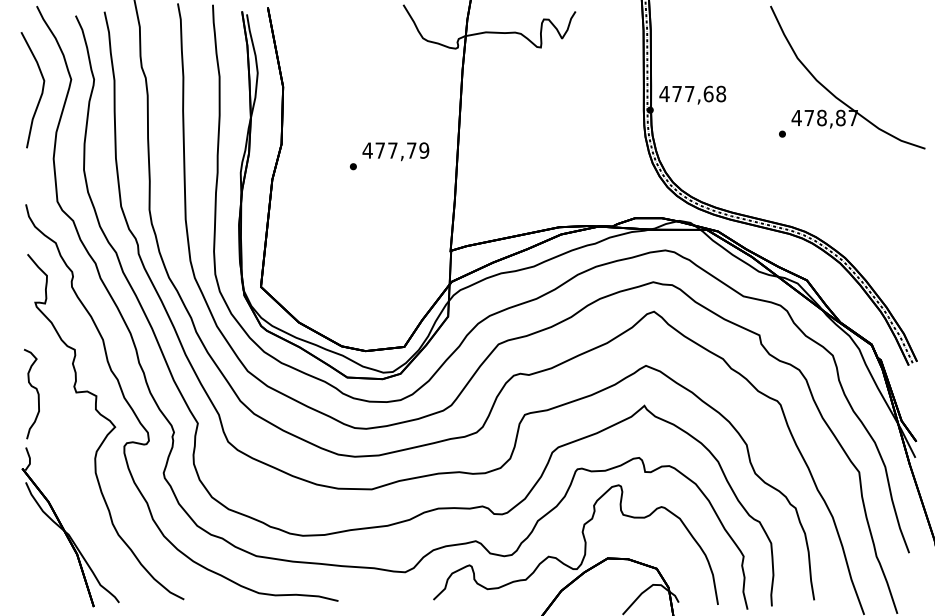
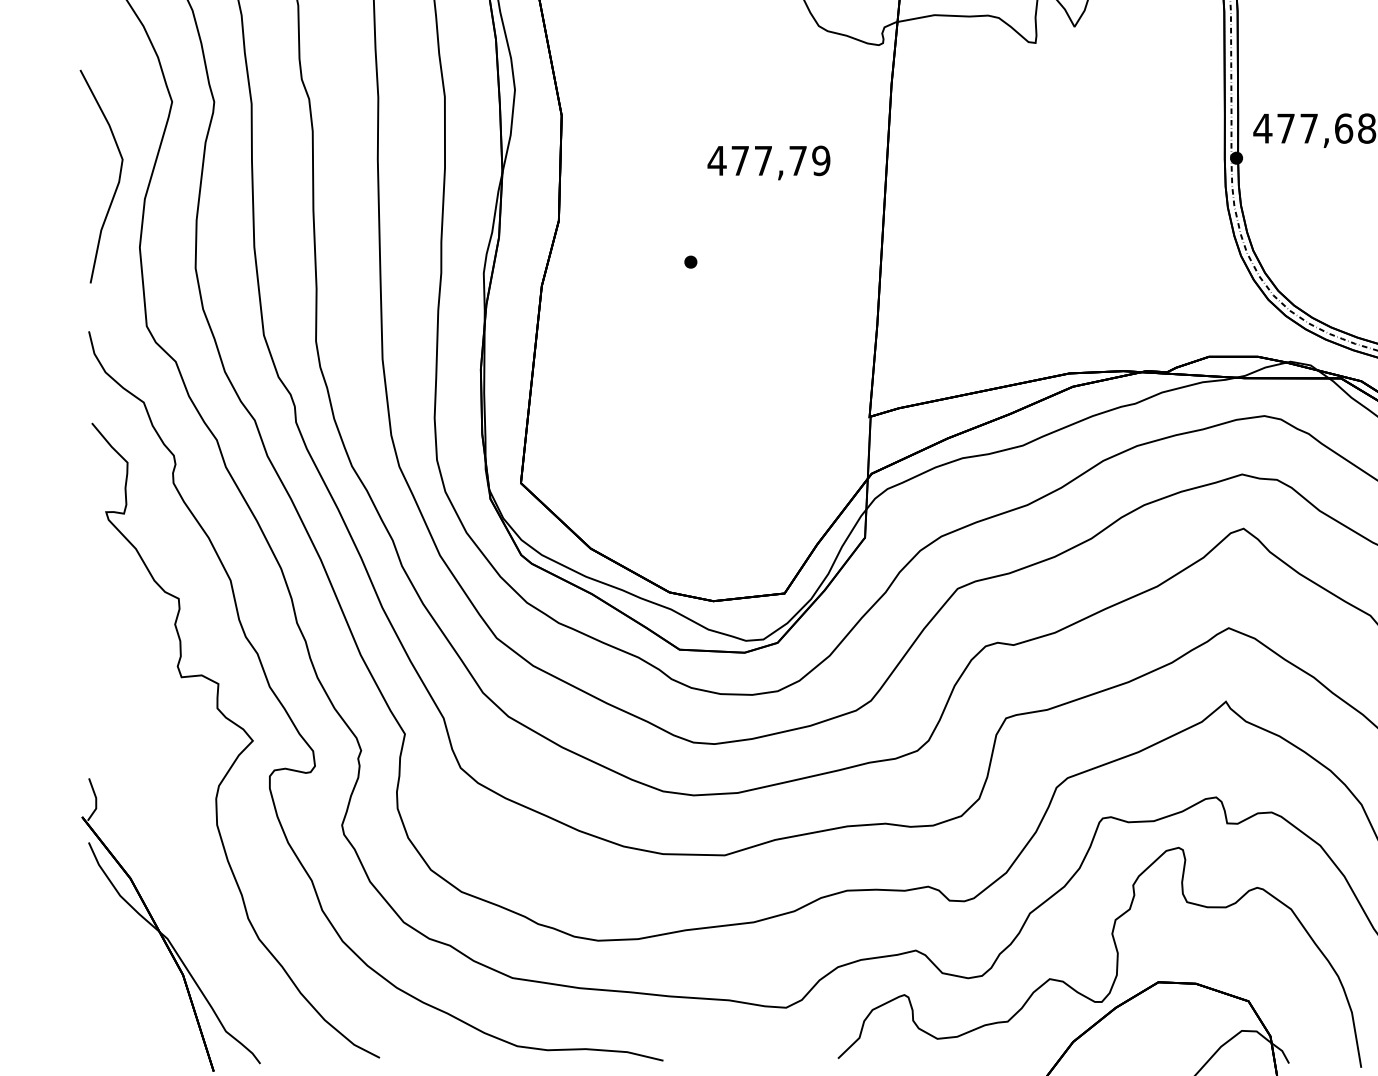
curve: (41, 90) -> (117, 177), moved
text: (395, 151) -> (768, 162), moved
curve: (33, 388) -> (102, 669), removed

